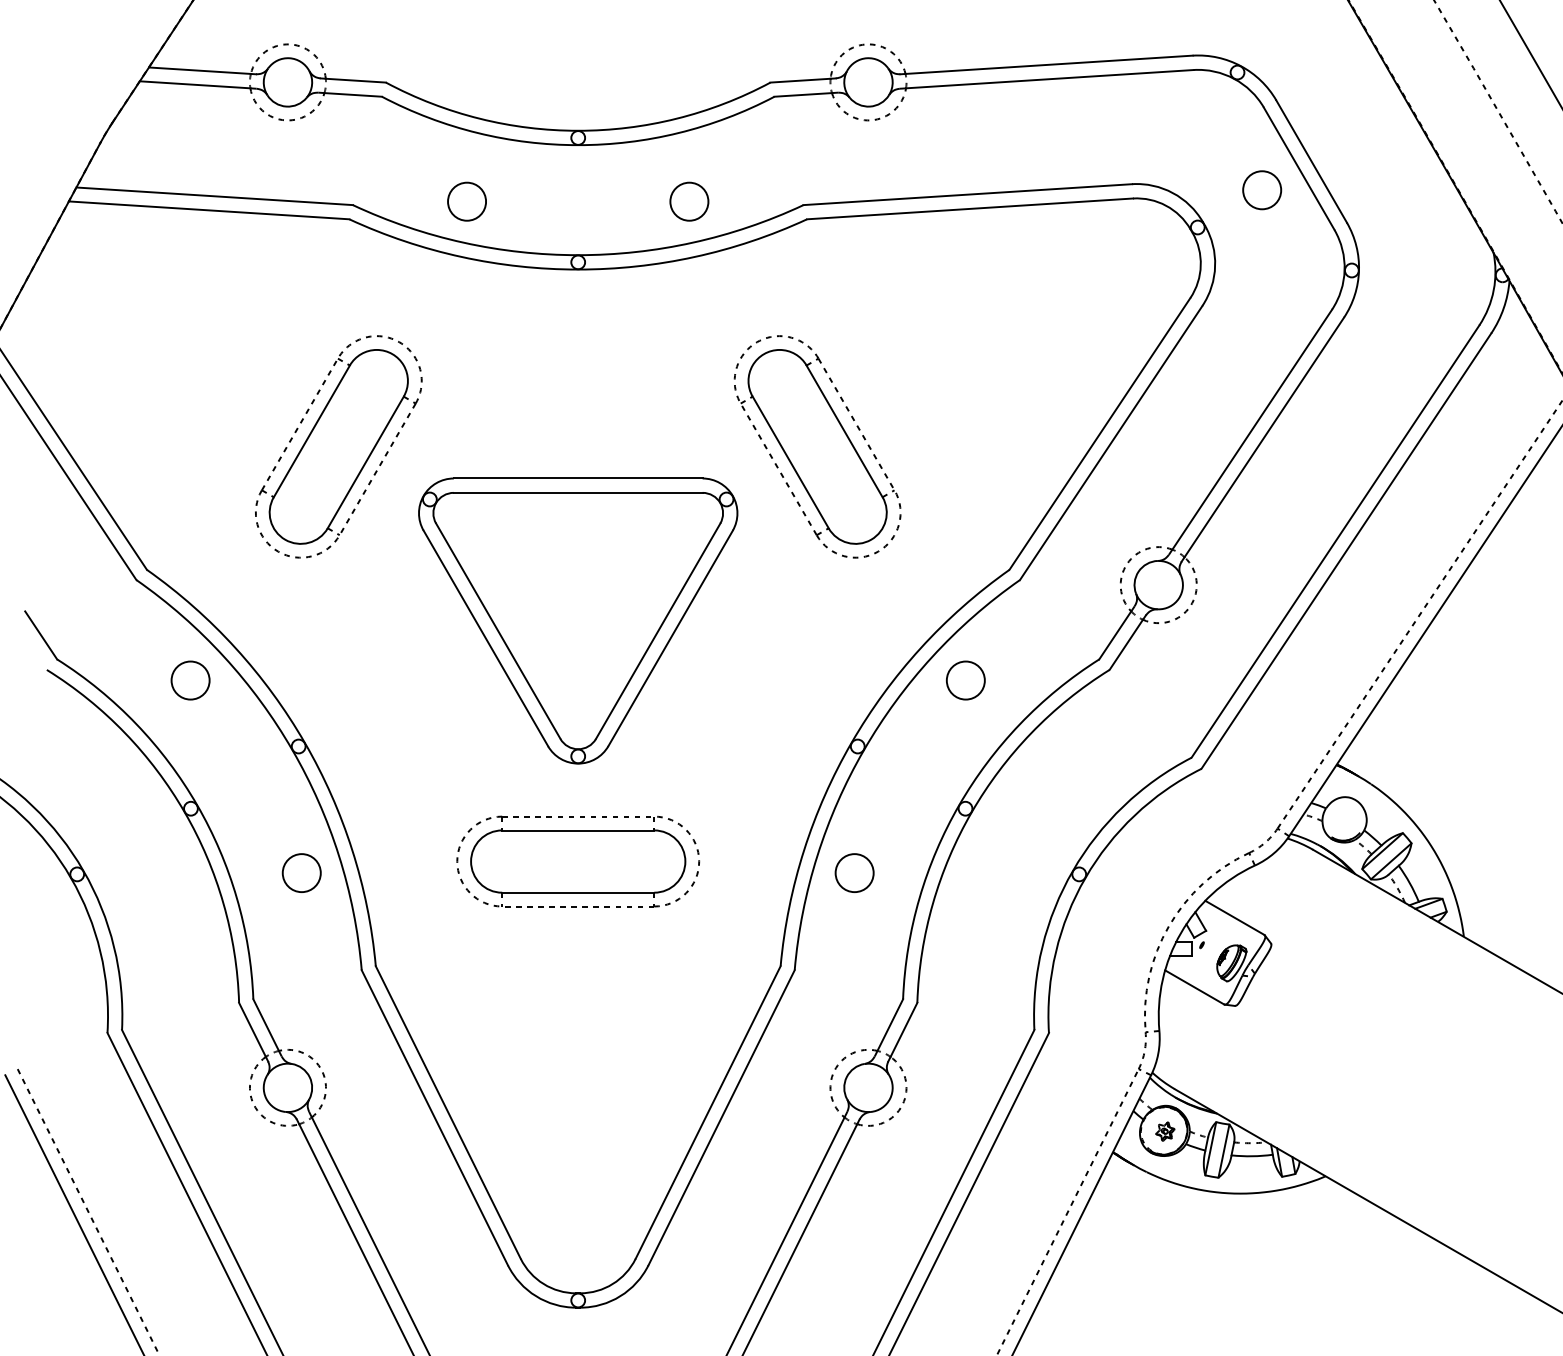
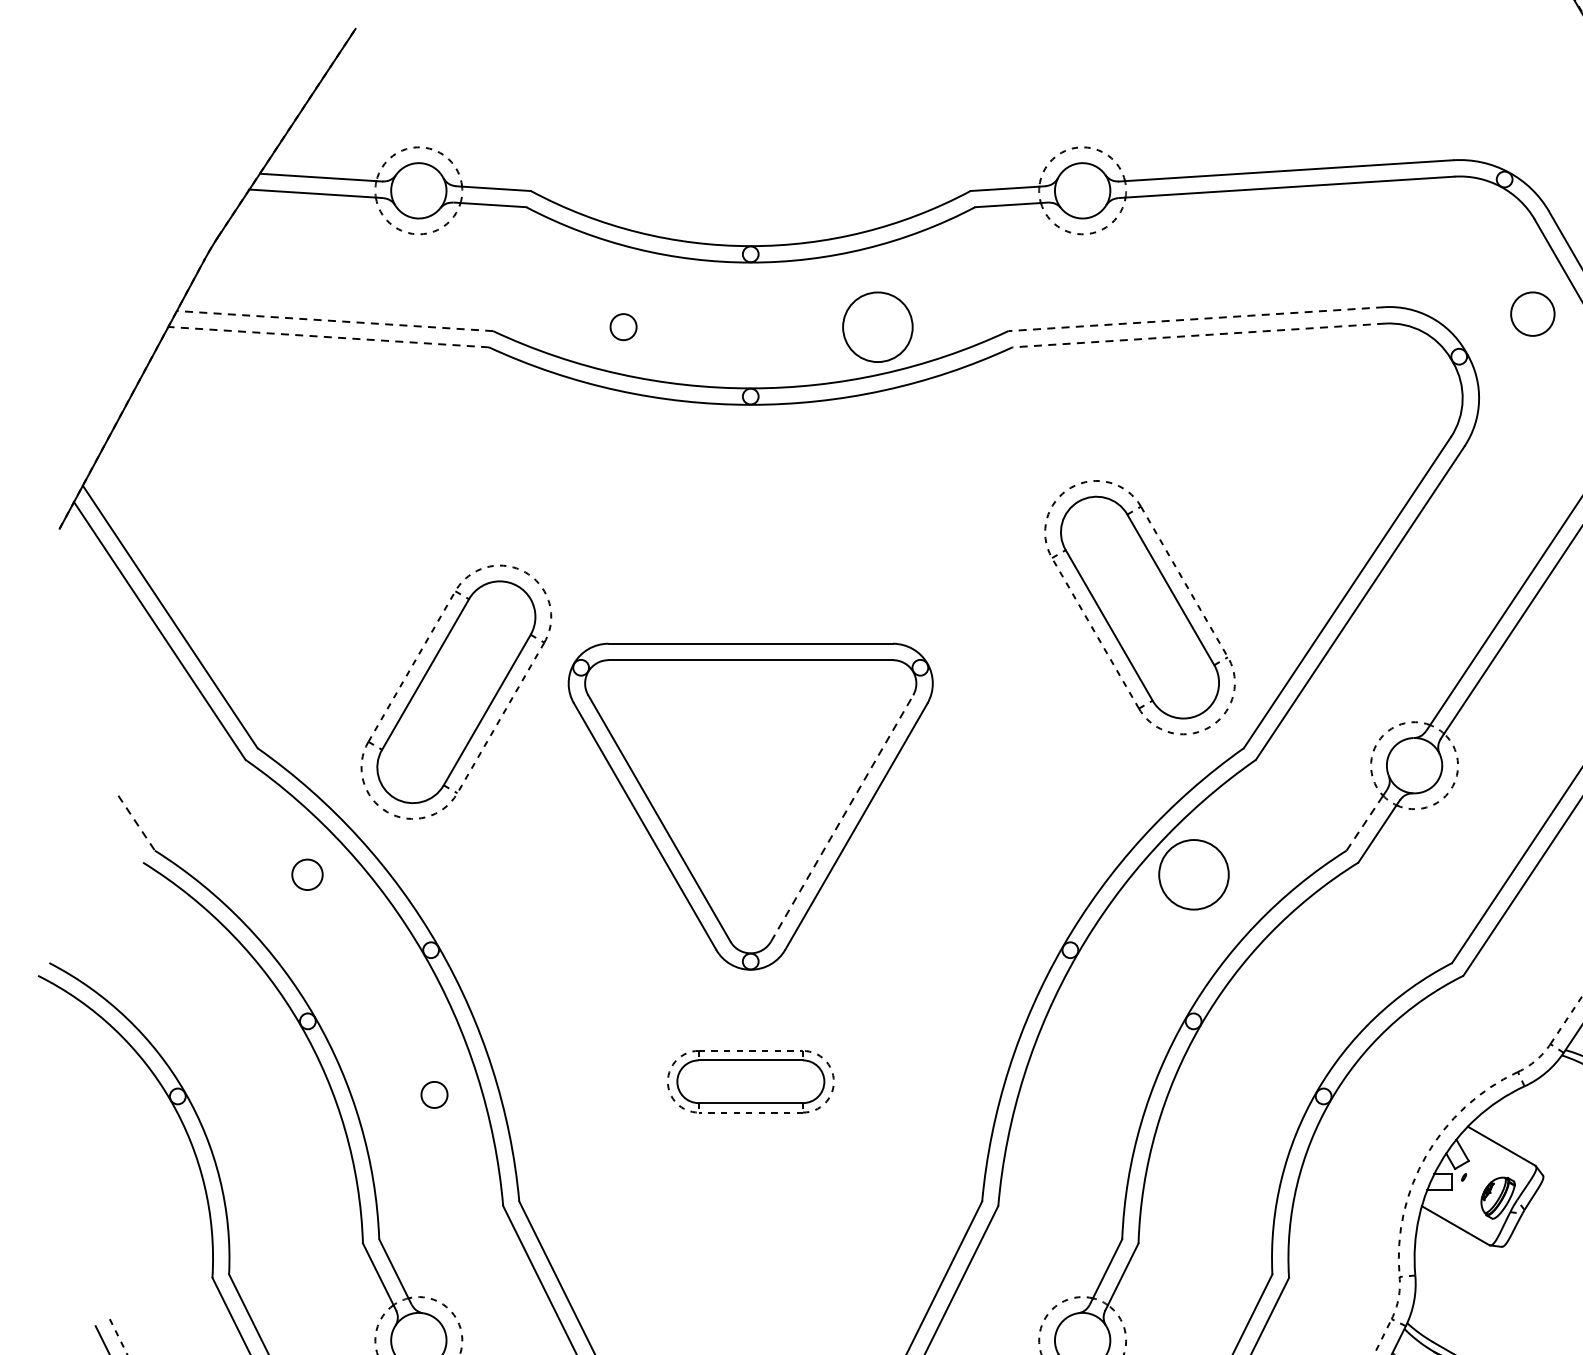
line: (967, 194) -> (1195, 319), solid -> dashed
line: (214, 196) -> (334, 321), solid -> dashed
circle: (466, 201) -> (622, 327), size x0.6
circle: (689, 201) -> (877, 327), size x1.6
line: (969, 208) -> (1198, 335), solid -> dashed
line: (209, 210) -> (329, 337), solid -> dashed
part: (338, 446) -> (456, 691), moved
part: (817, 446) -> (1139, 607), moved
line: (658, 630) -> (842, 817), solid -> dashed
line: (41, 635) -> (137, 823), solid -> dashed
line: (1115, 635) -> (1365, 823), solid -> dashed
circle: (190, 680) -> (307, 874), size x0.7
circle: (965, 680) -> (1193, 874), size x1.6
part: (578, 861) -> (751, 1081), size x0.6
circle: (301, 872) -> (434, 1094), size x0.6
circle: (854, 872) -> (1066, 1094), removed

